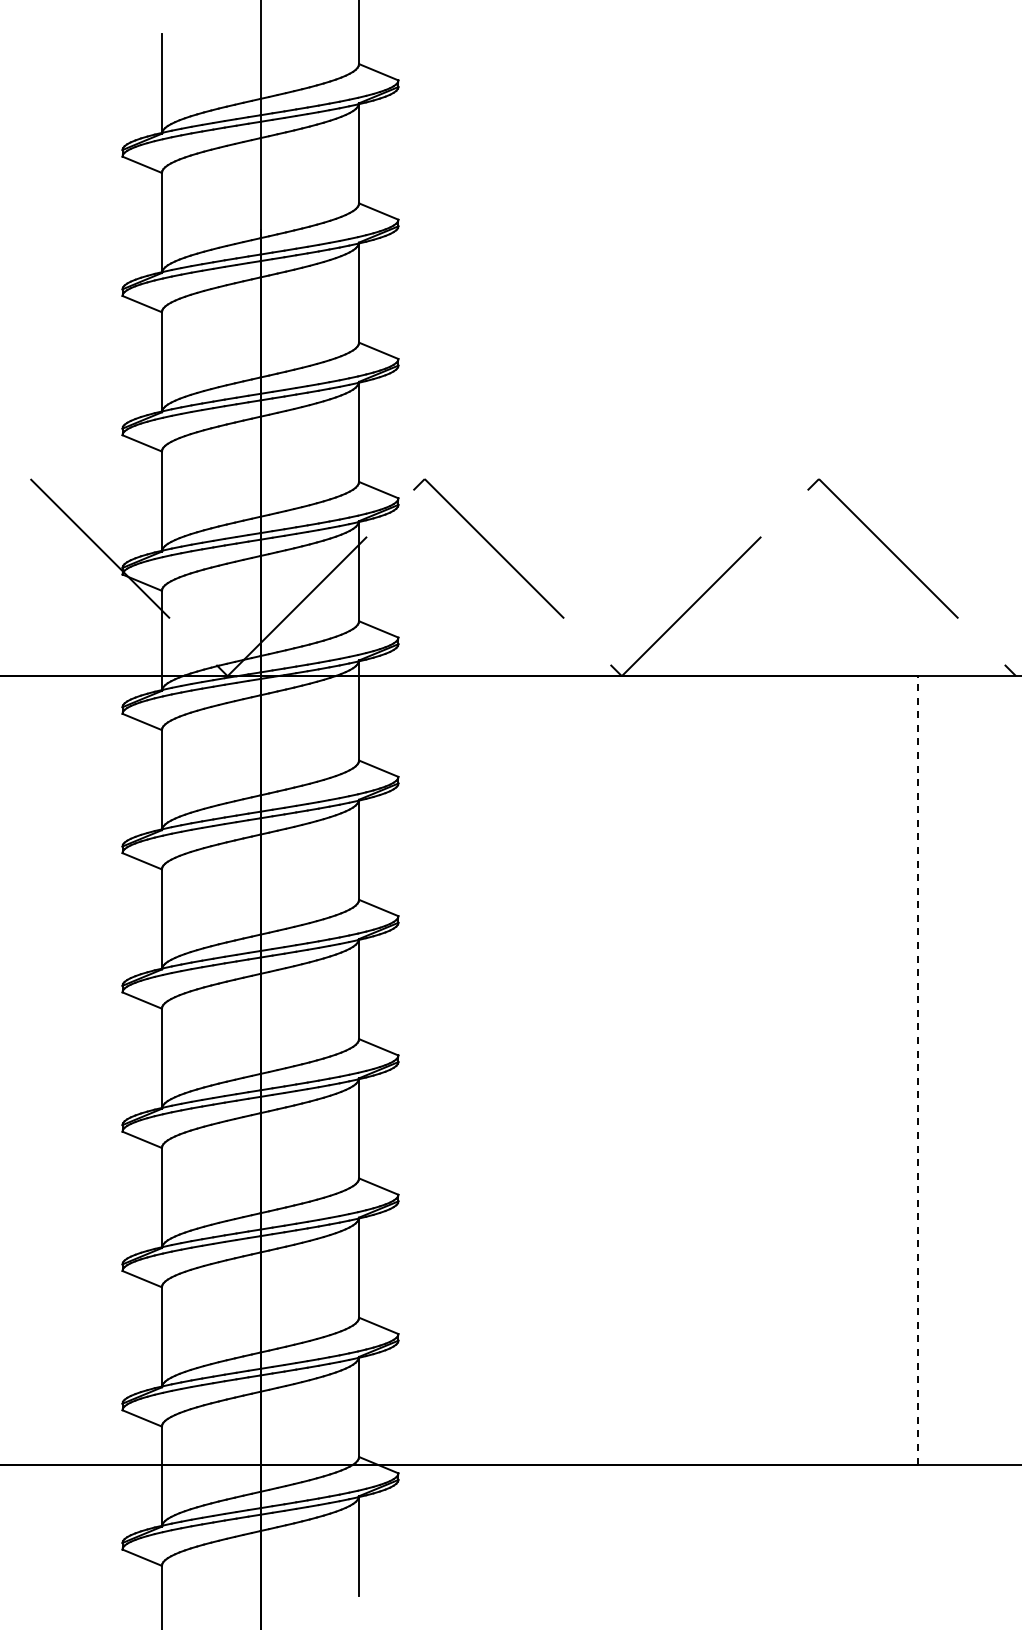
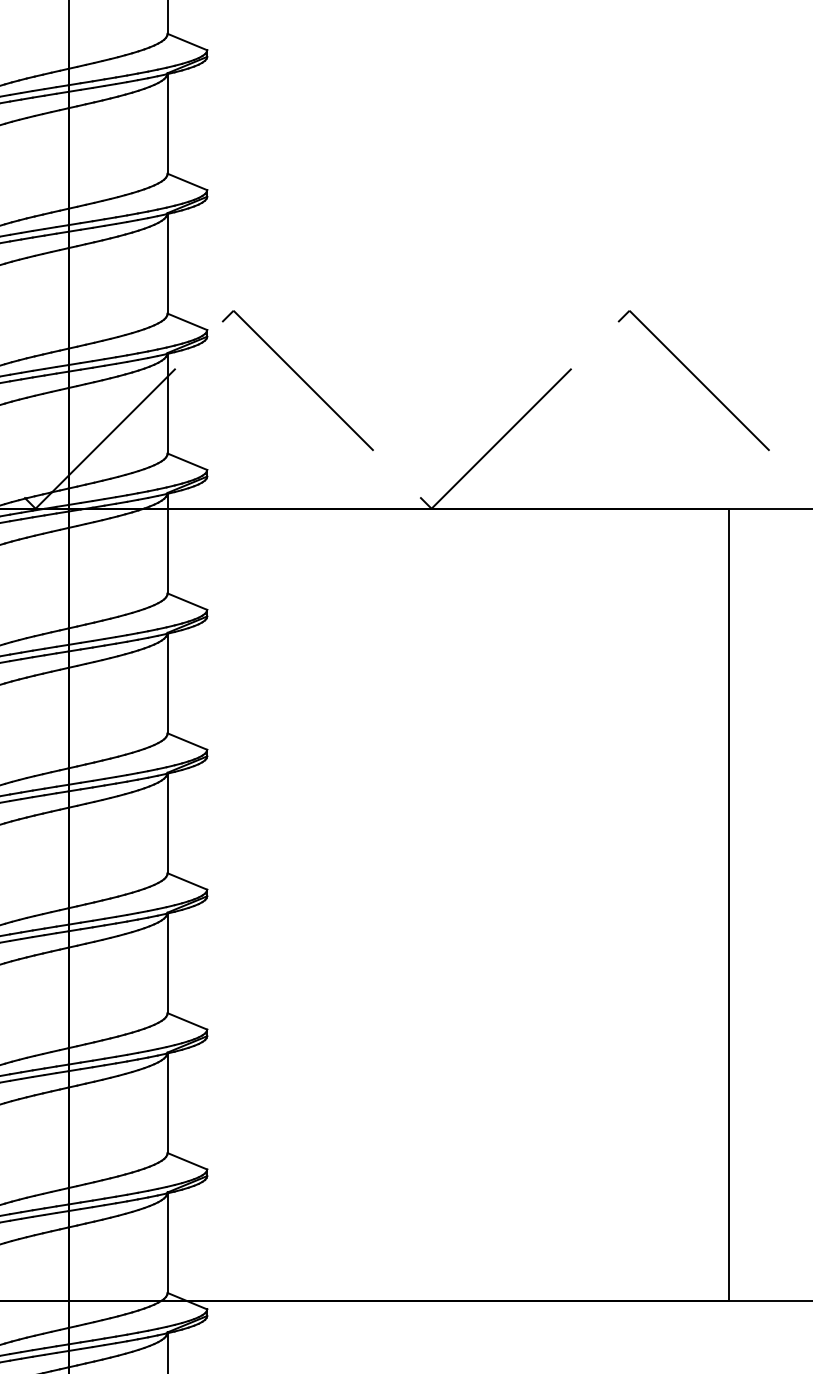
line: (917, 1069) -> (728, 903), dashed -> solid

